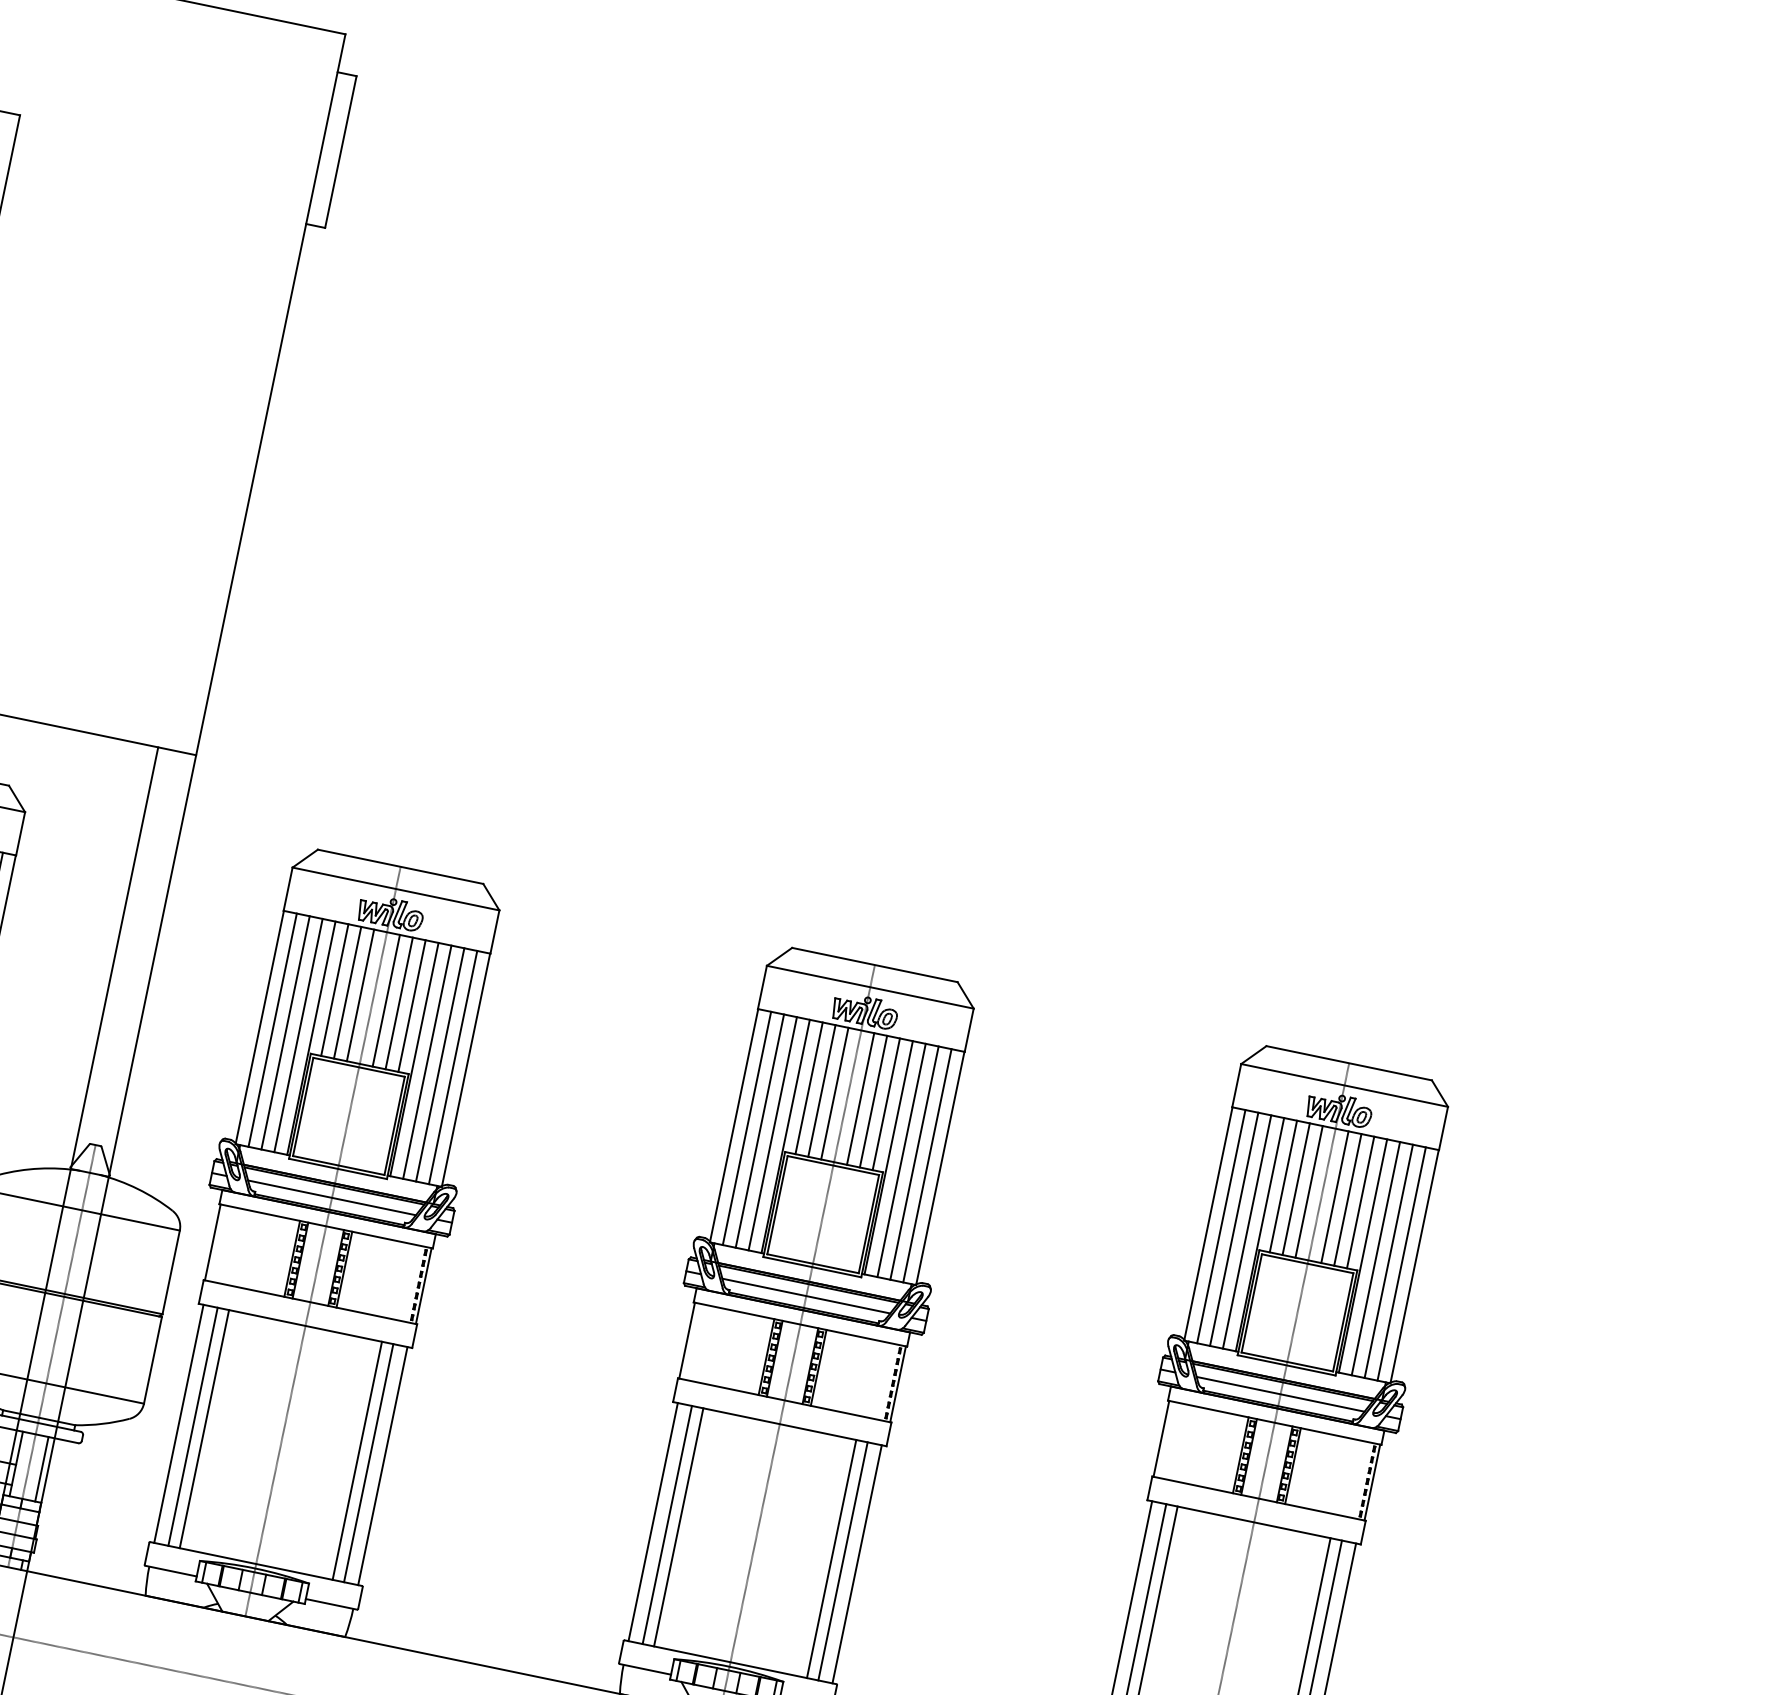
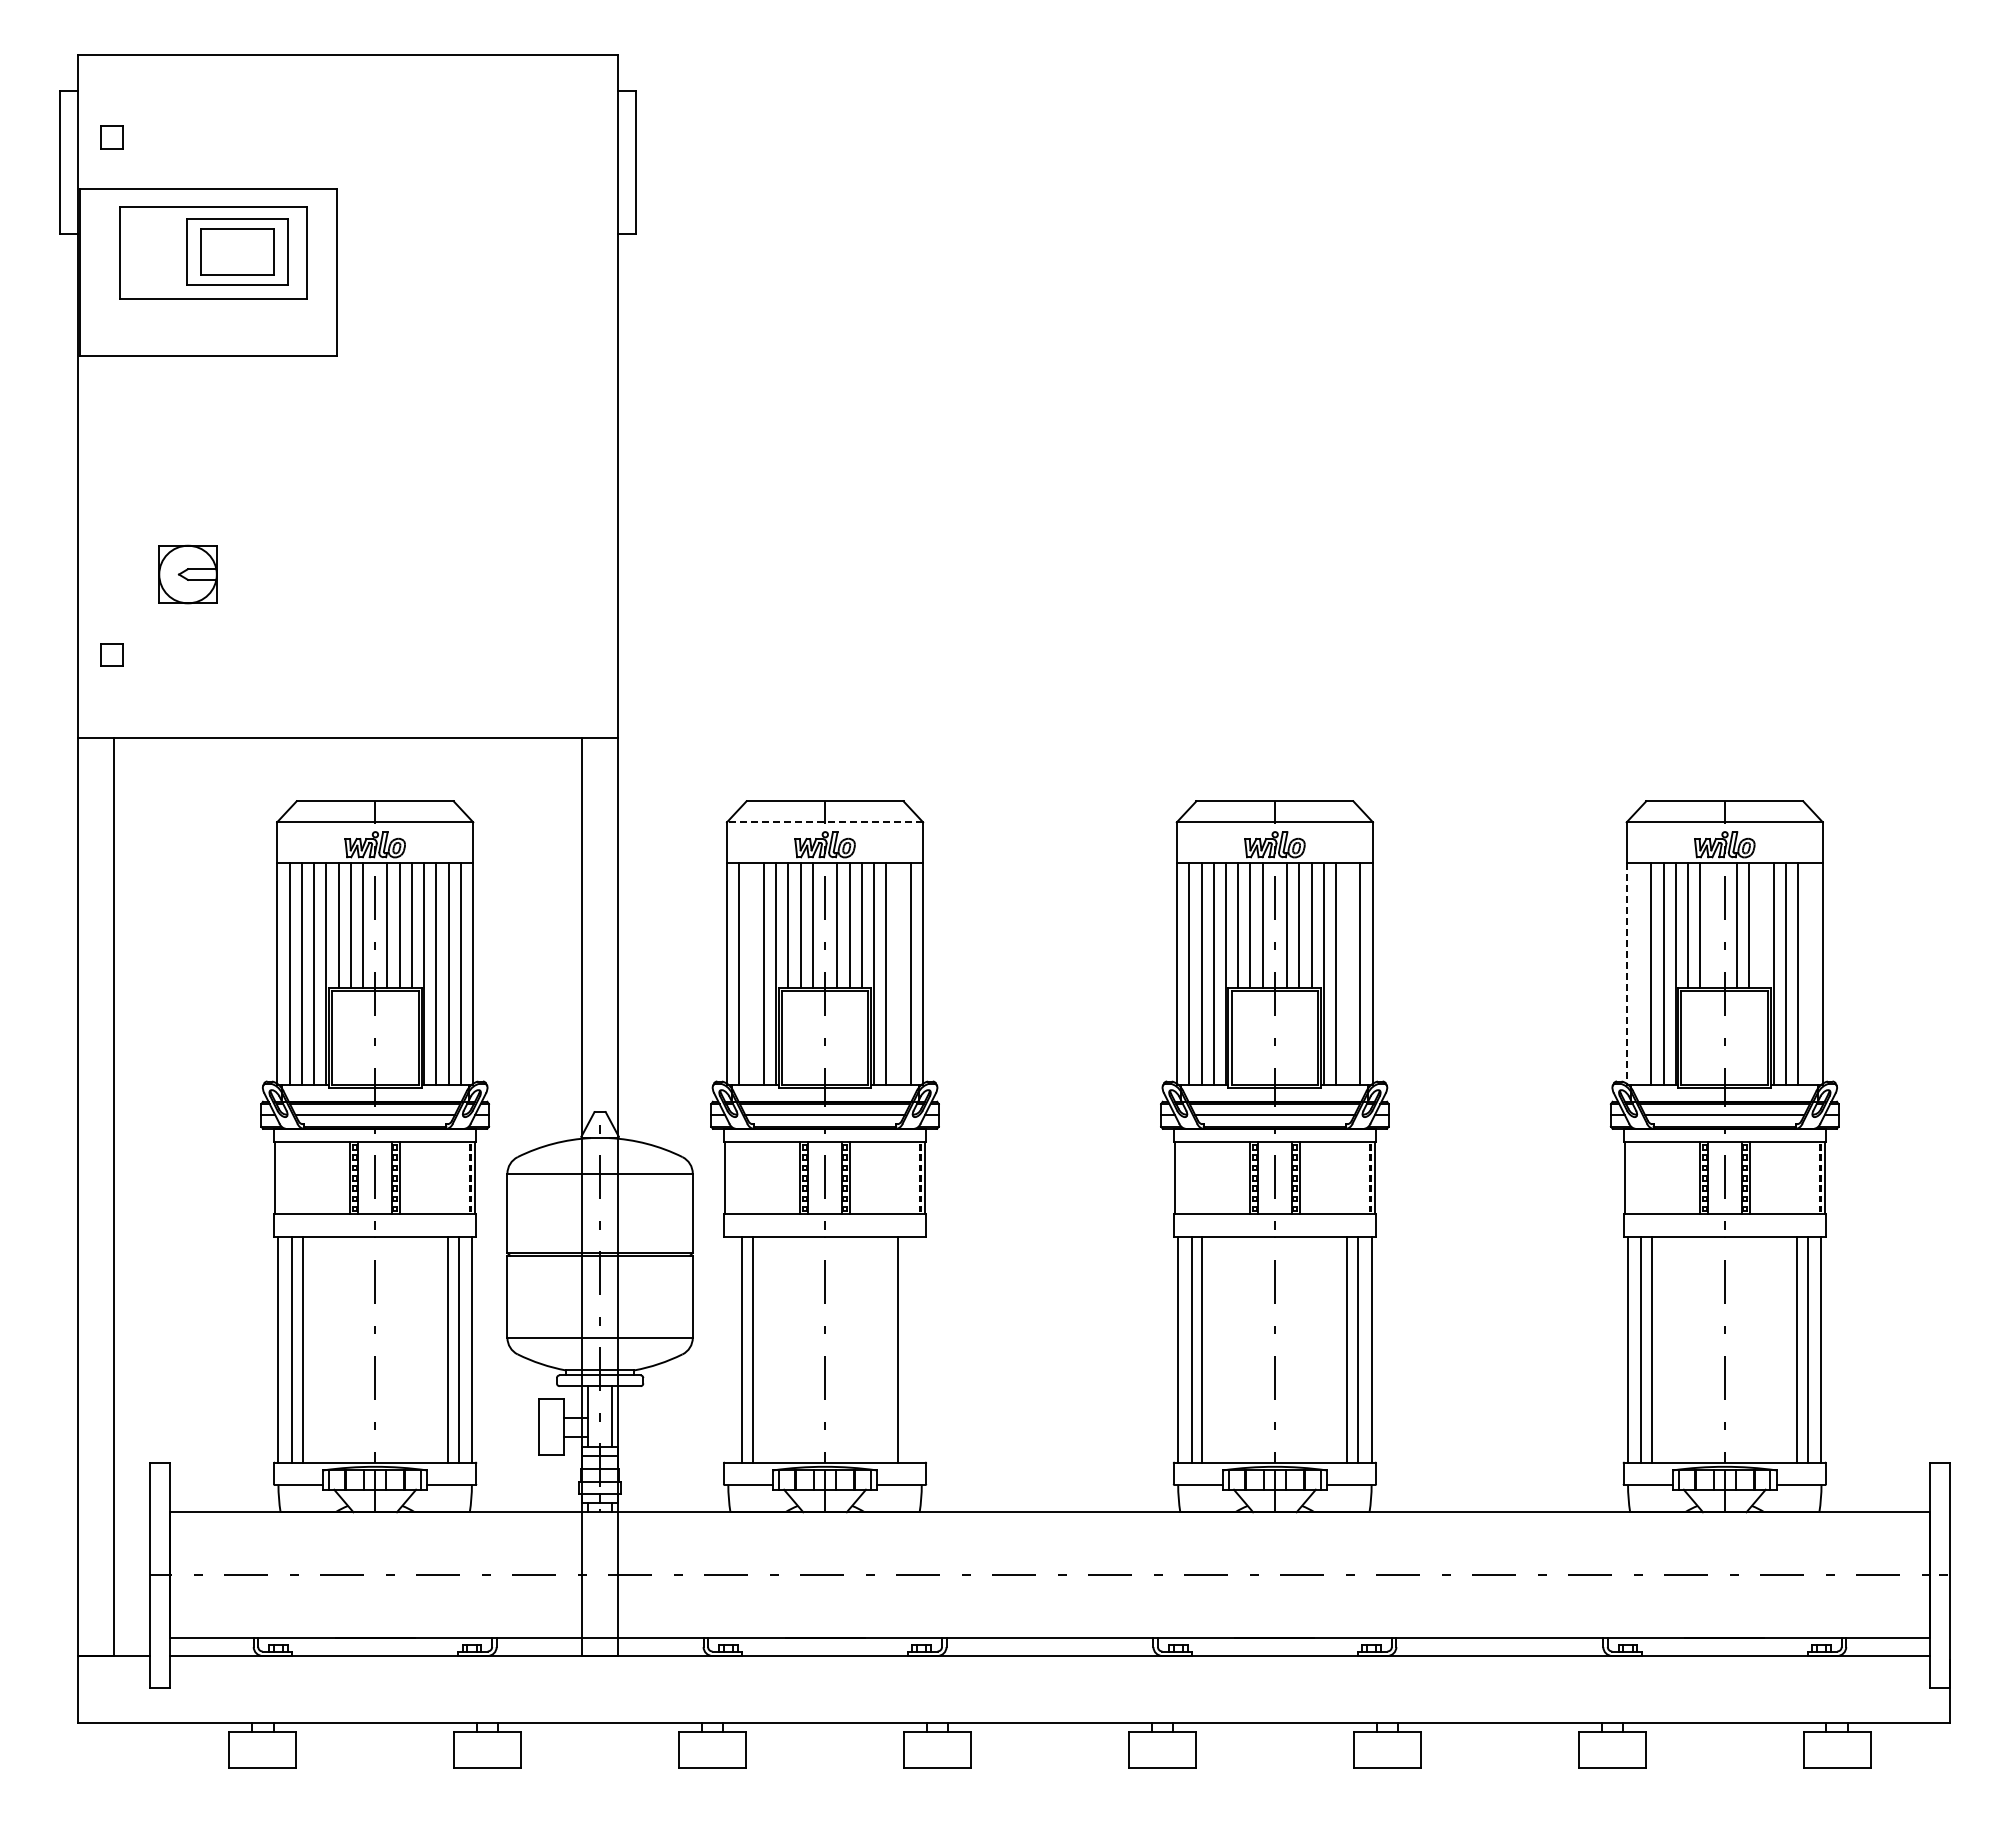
line: (395, 889) -> (824, 822), solid -> dashed
line: (285, 1032) -> (751, 973), removed
line: (440, 1064) -> (898, 973), removed
line: (914, 1162) -> (1348, 973), removed
line: (1309, 1191) -> (1712, 925), removed
line: (1360, 1202) -> (1761, 925), removed
line: (1207, 1223) -> (1626, 973), solid -> dashed
line: (1221, 1226) -> (1639, 973), removed
line: (1401, 1263) -> (1810, 973), removed
line: (179, 1423) -> (728, 1349), removed
line: (368, 1463) -> (908, 1349), removed
line: (382, 1465) -> (921, 1349), removed

